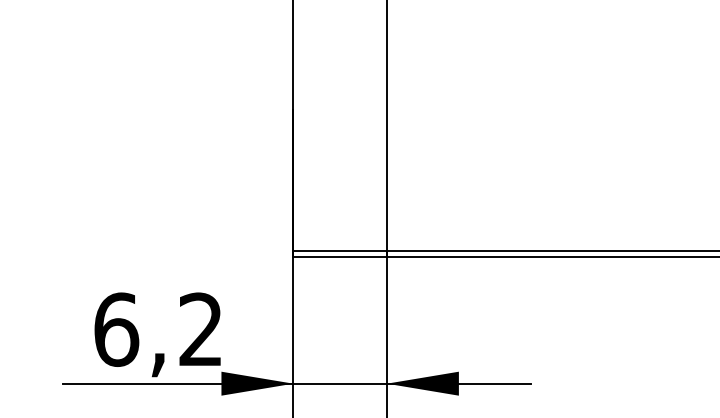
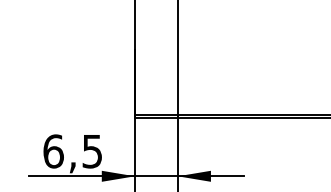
text: (199, 329) -> (91, 151), 6,2 -> 6,5

